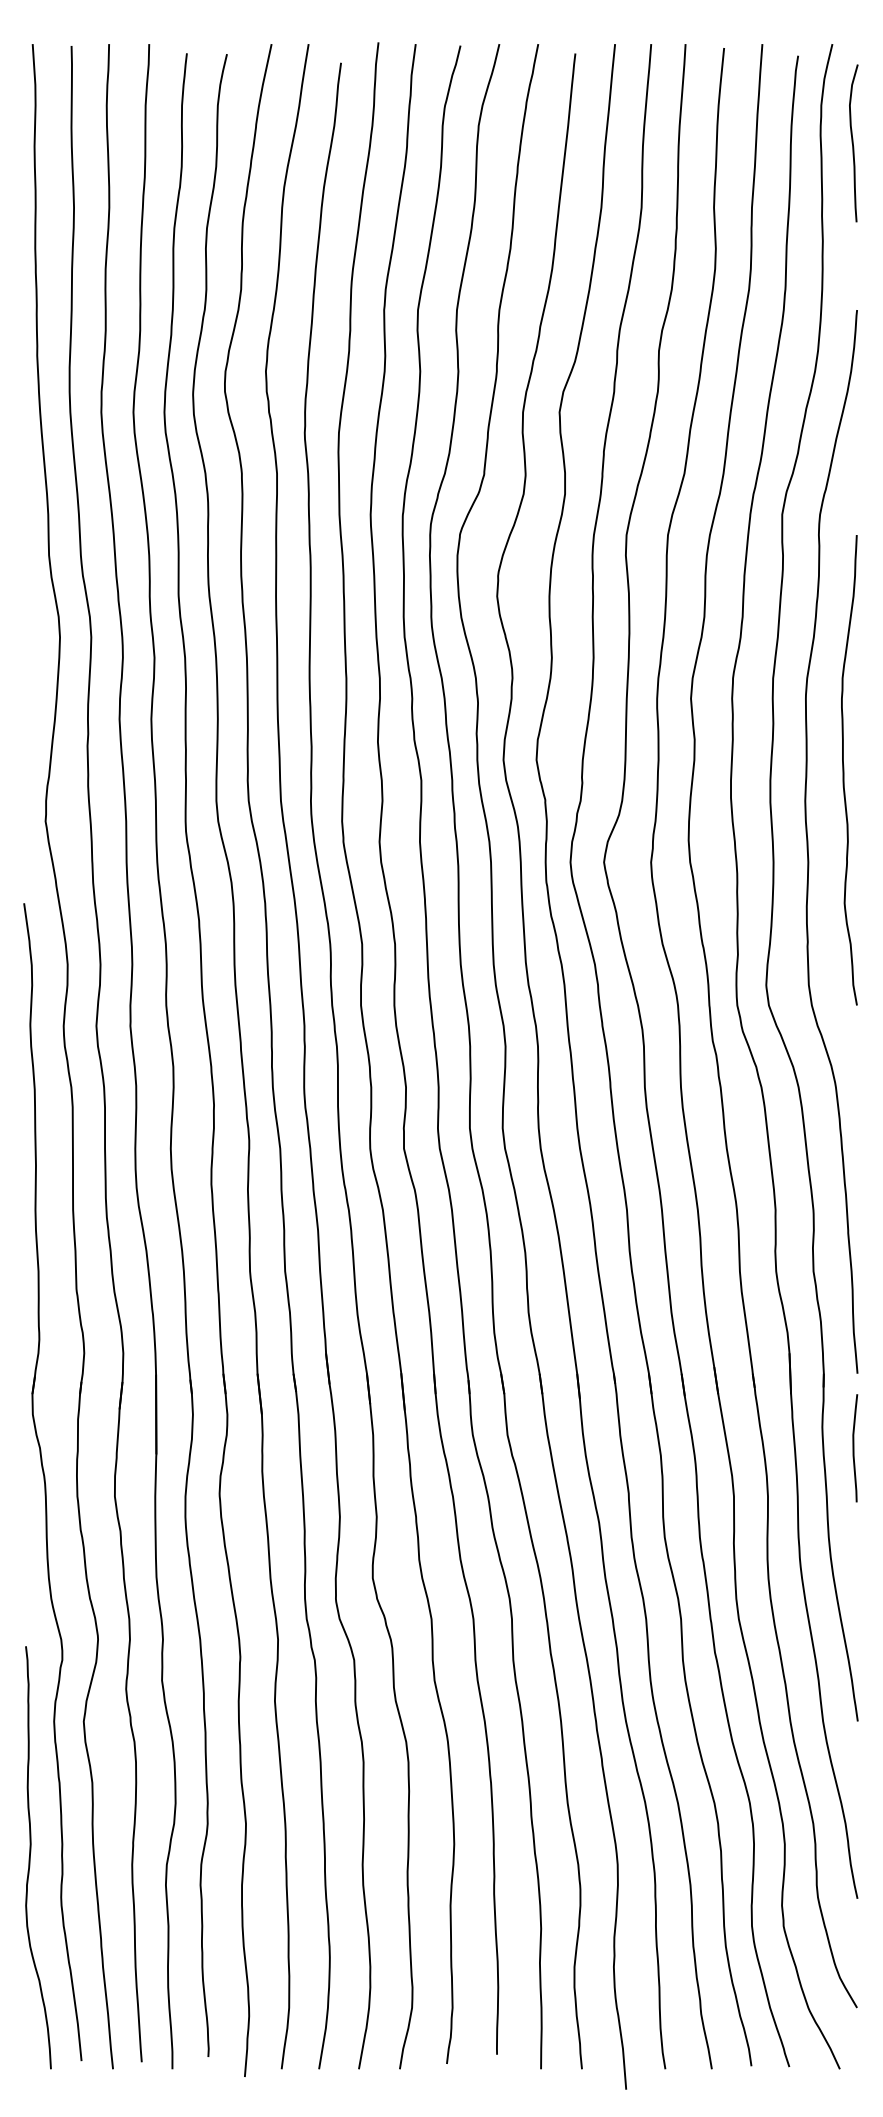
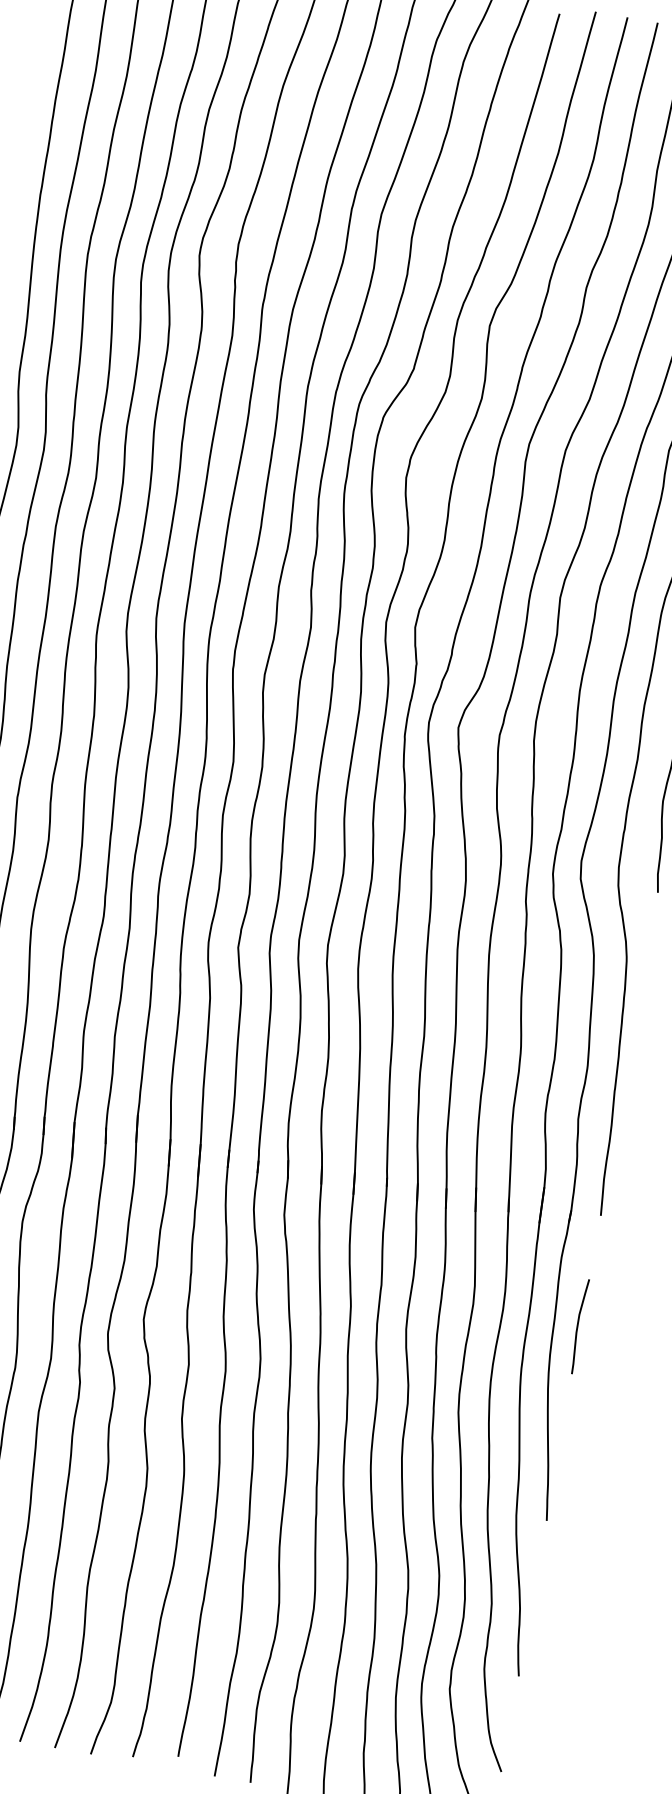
curve: (854, 1448) -> (578, 1326), moved

